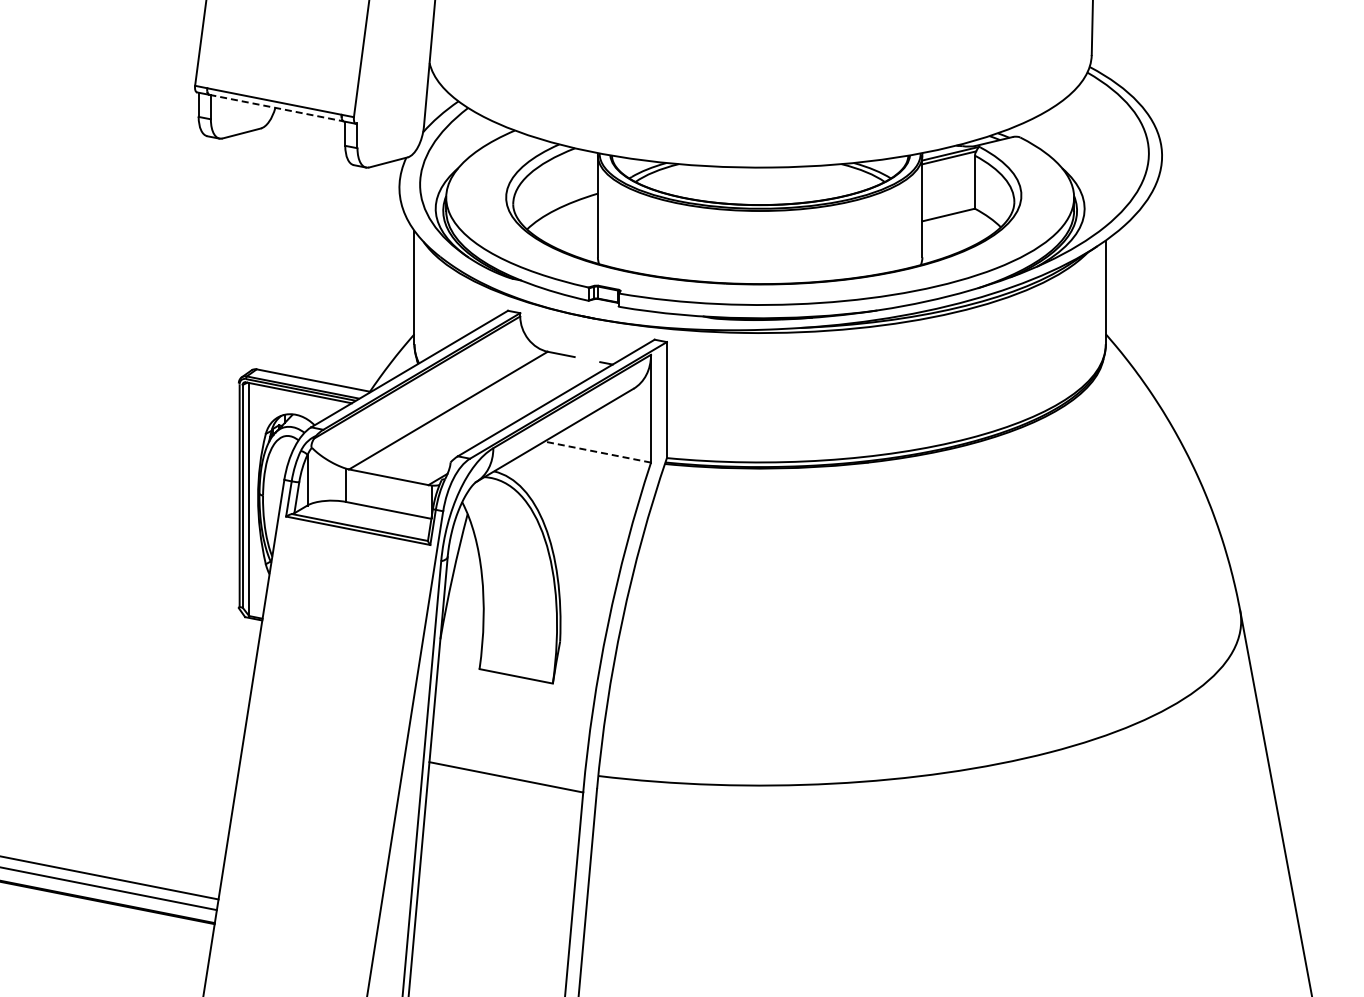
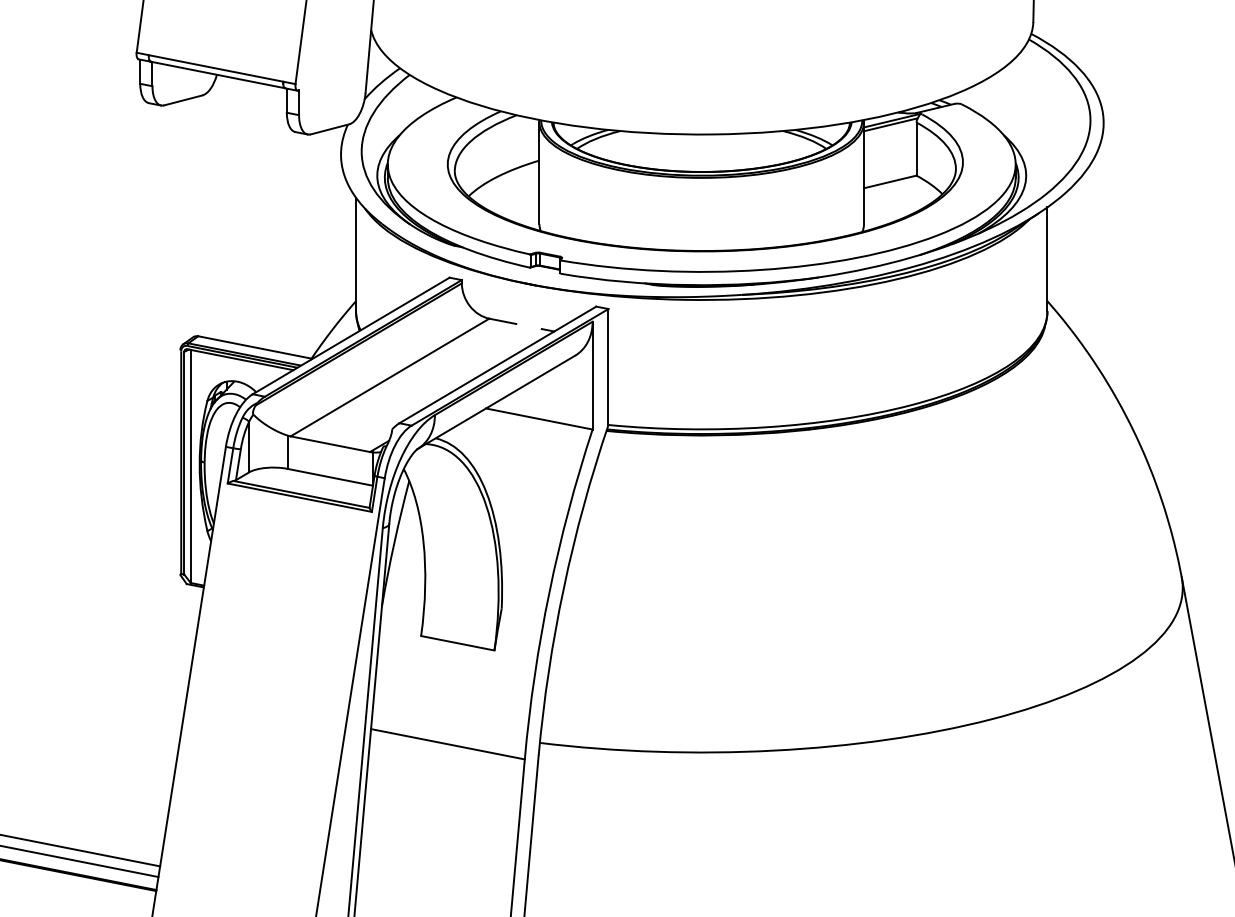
line: (277, 108) -> (219, 75), dashed -> solid
line: (597, 452) -> (539, 419), dashed -> solid

